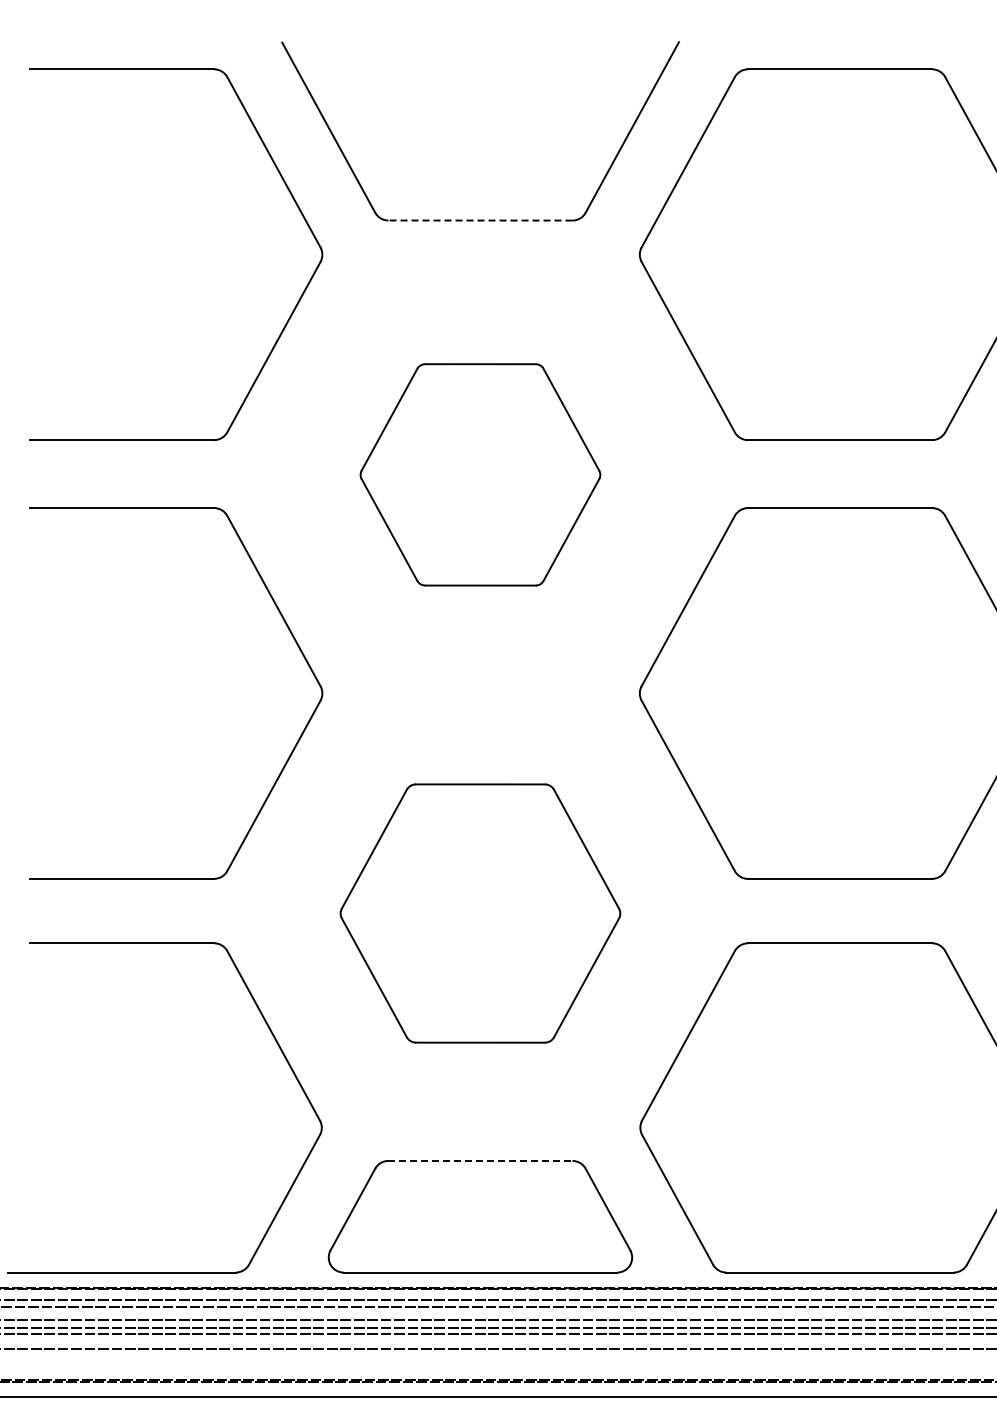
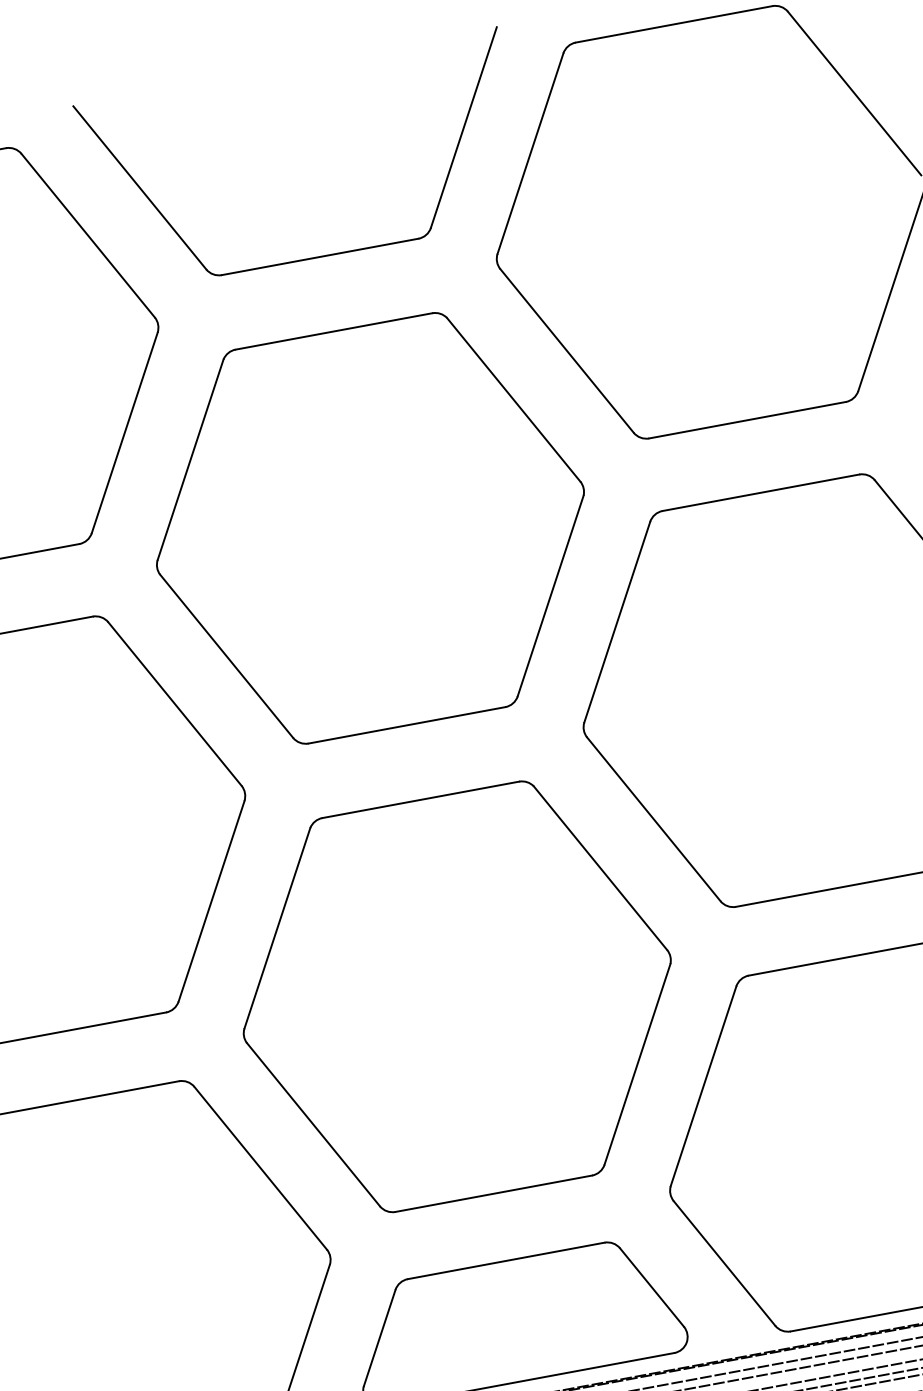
line: (479, 220) -> (319, 257), dashed -> solid
part: (480, 474) -> (370, 528), size x1.67
part: (480, 913) -> (457, 996), size x1.43
line: (480, 1160) -> (506, 1260), dashed -> solid

